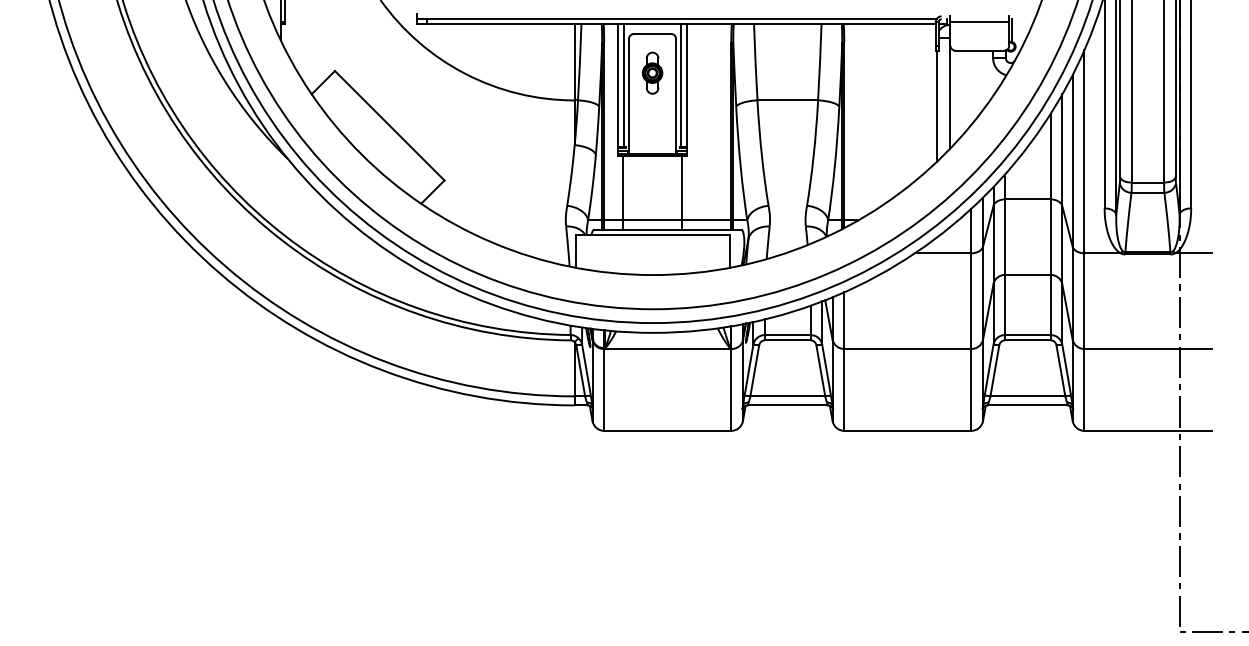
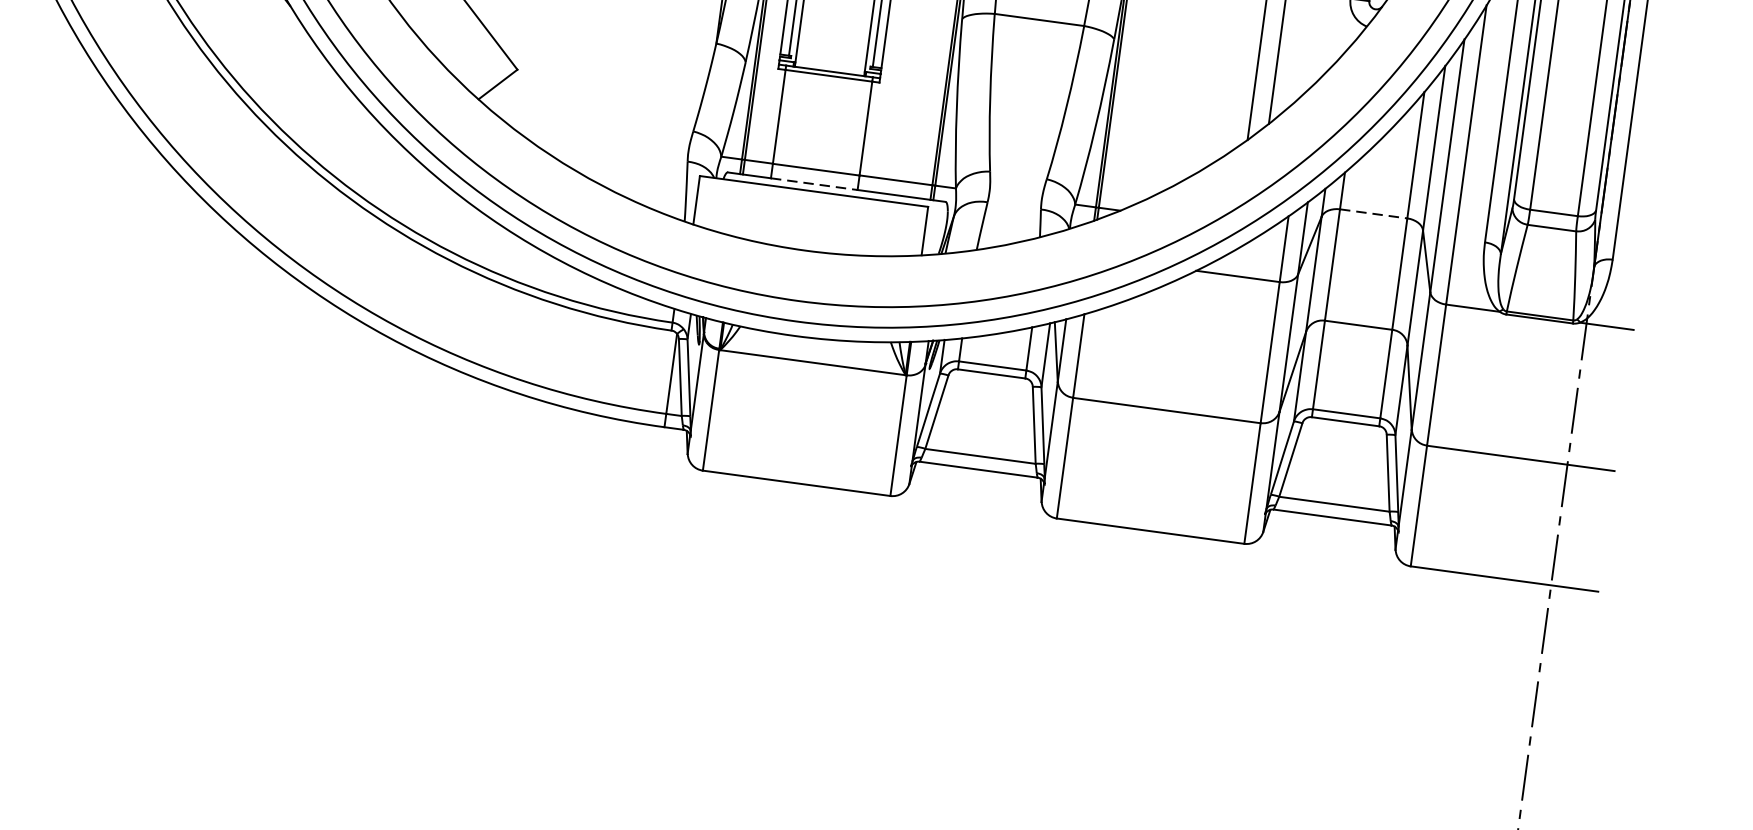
line: (1027, 199) -> (1373, 213), solid -> dashed
line: (653, 229) -> (815, 183), solid -> dashed

